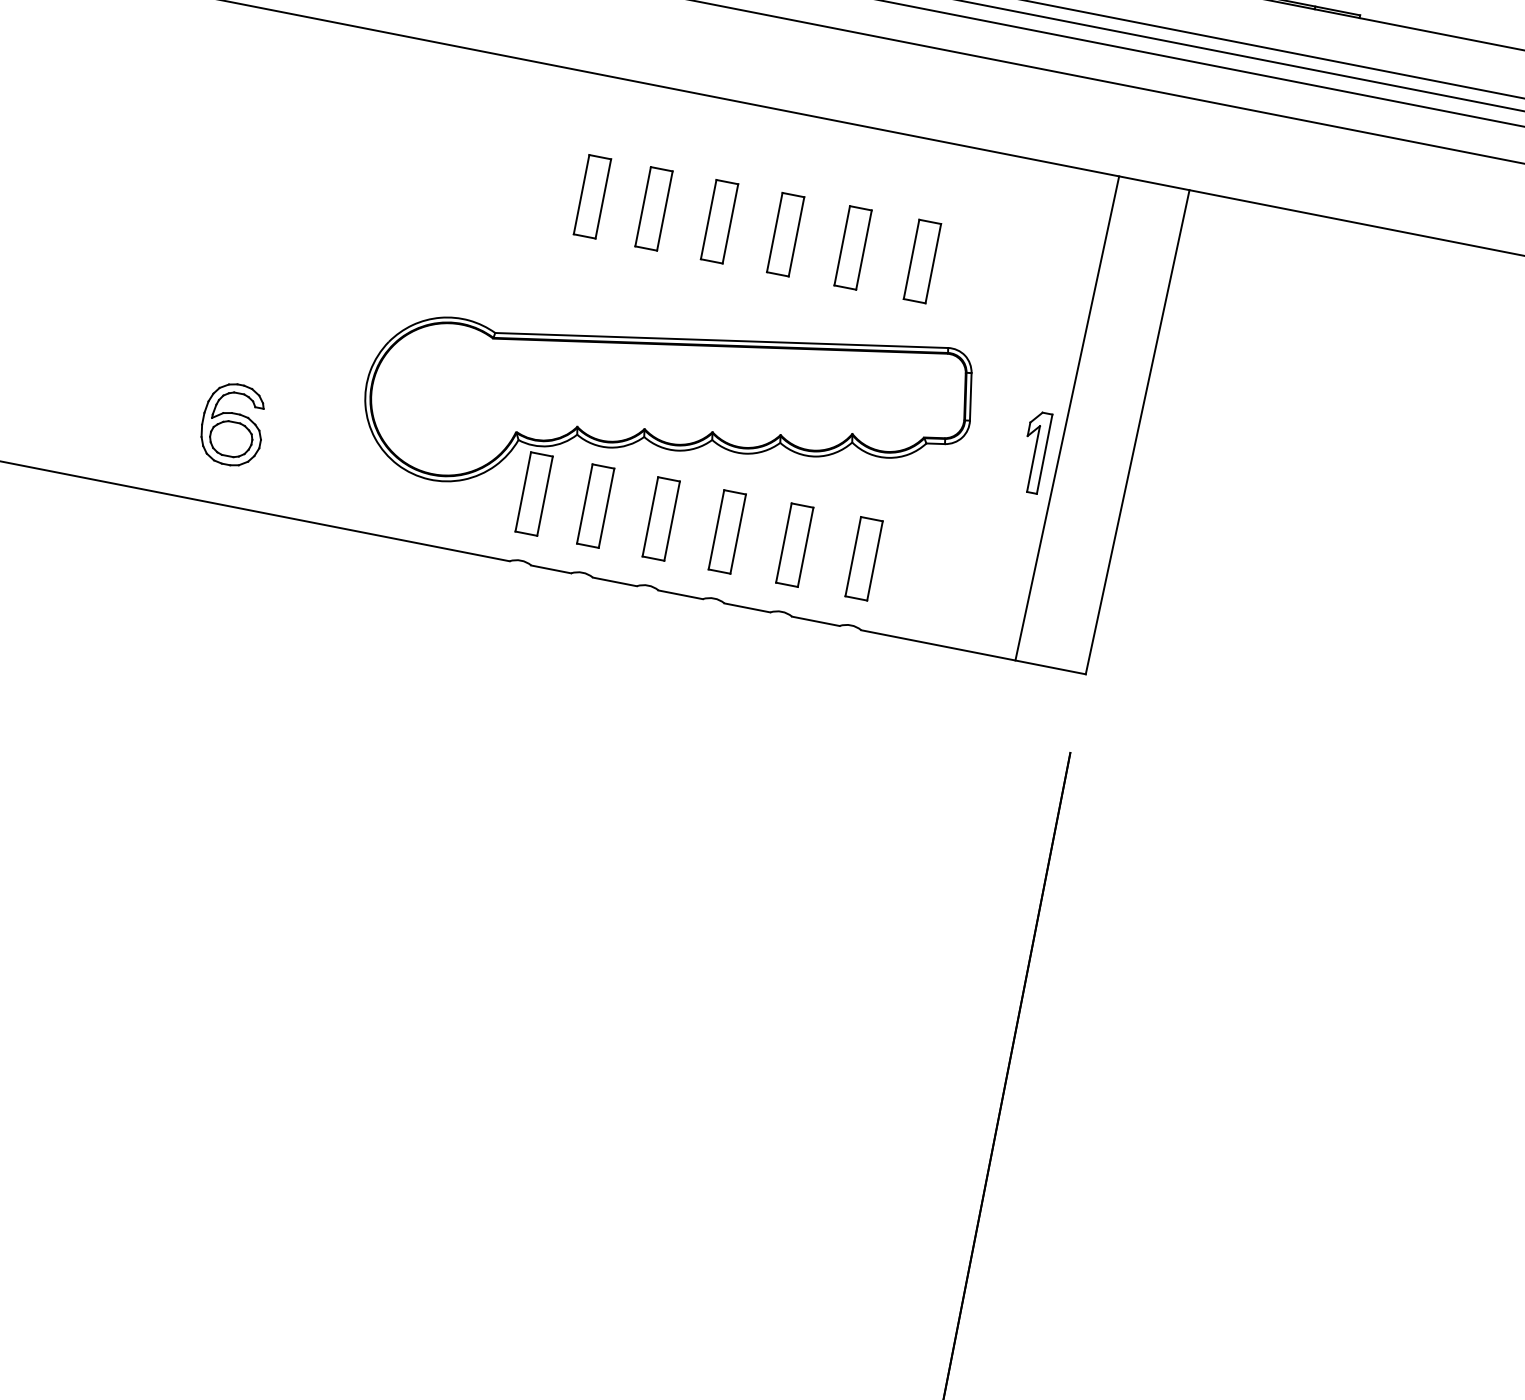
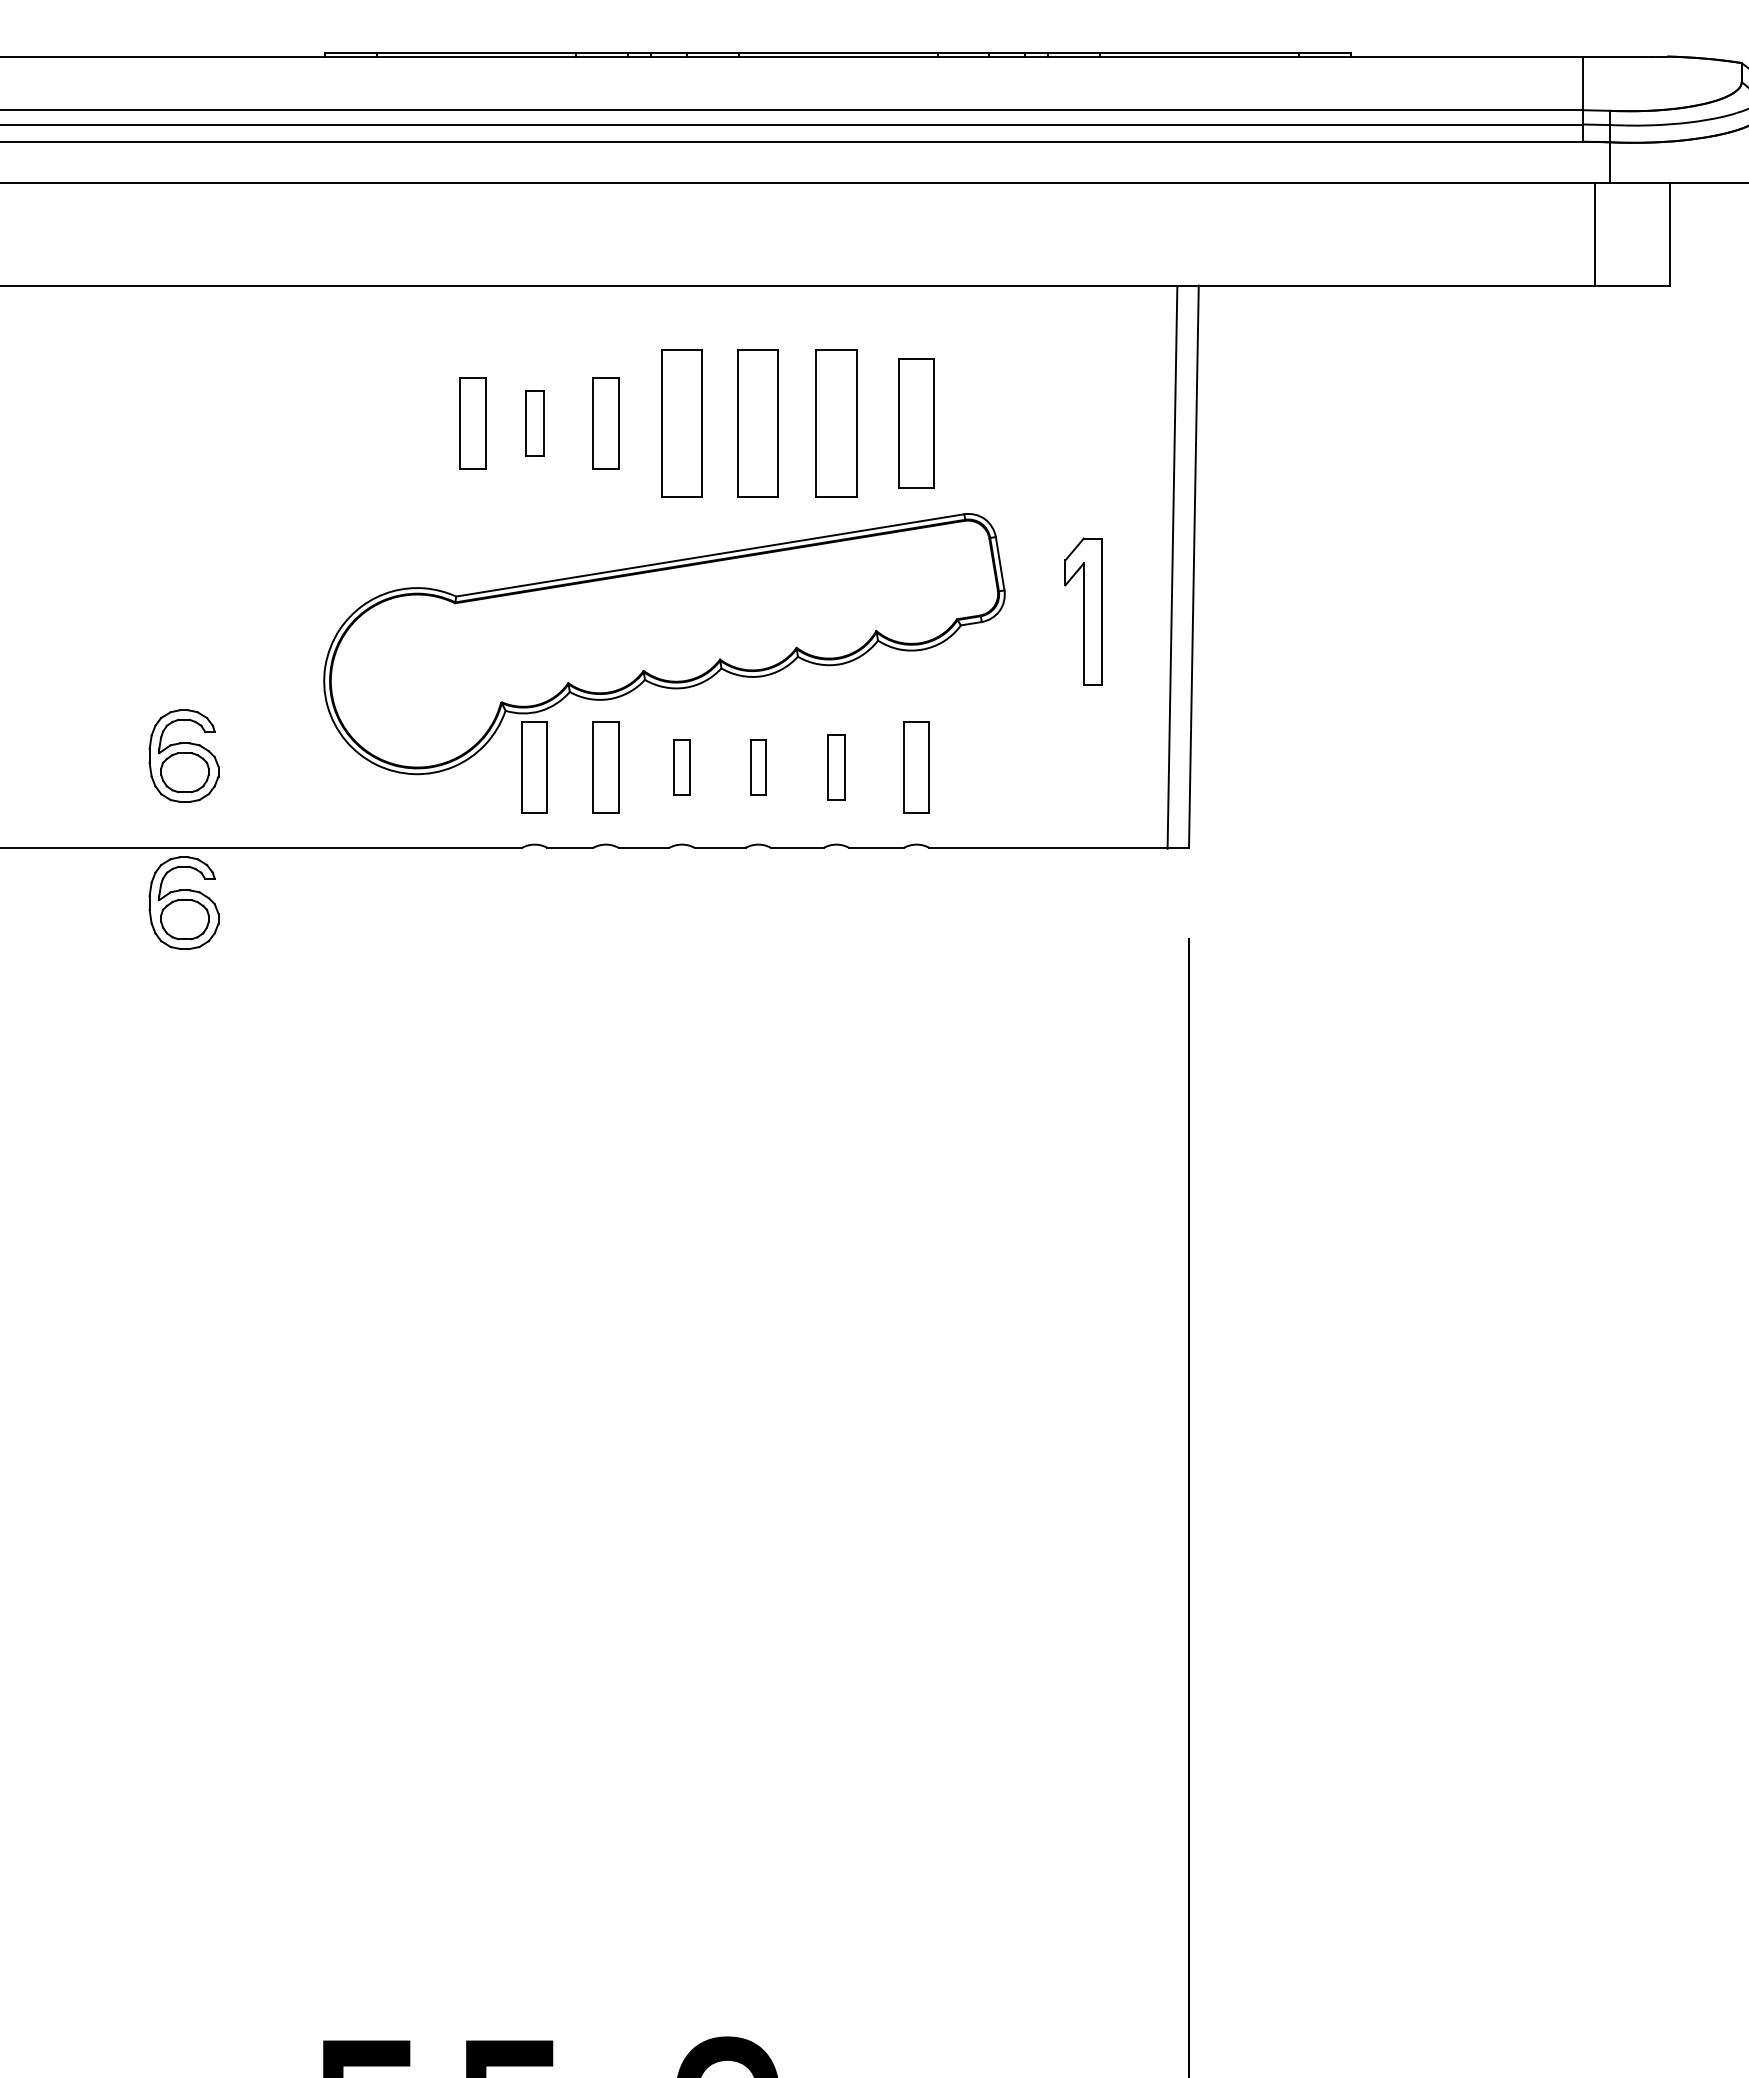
part: (538, 186) -> (472, 423), added
part: (592, 196) -> (534, 423), size x0.7
part: (719, 221) -> (681, 423), size x1.6
part: (785, 234) -> (758, 423), size x1.6
part: (853, 247) -> (836, 423), size x1.6
part: (922, 261) -> (916, 423), size x1.4
line: (1067, 418) -> (1172, 567), moved
part: (1034, 451) -> (1083, 610), size x1.6
part: (660, 518) -> (681, 767), size x0.6
part: (727, 531) -> (758, 767), size x0.6
part: (794, 545) -> (836, 767), size x0.7
part: (207, 551) -> (183, 902), added

